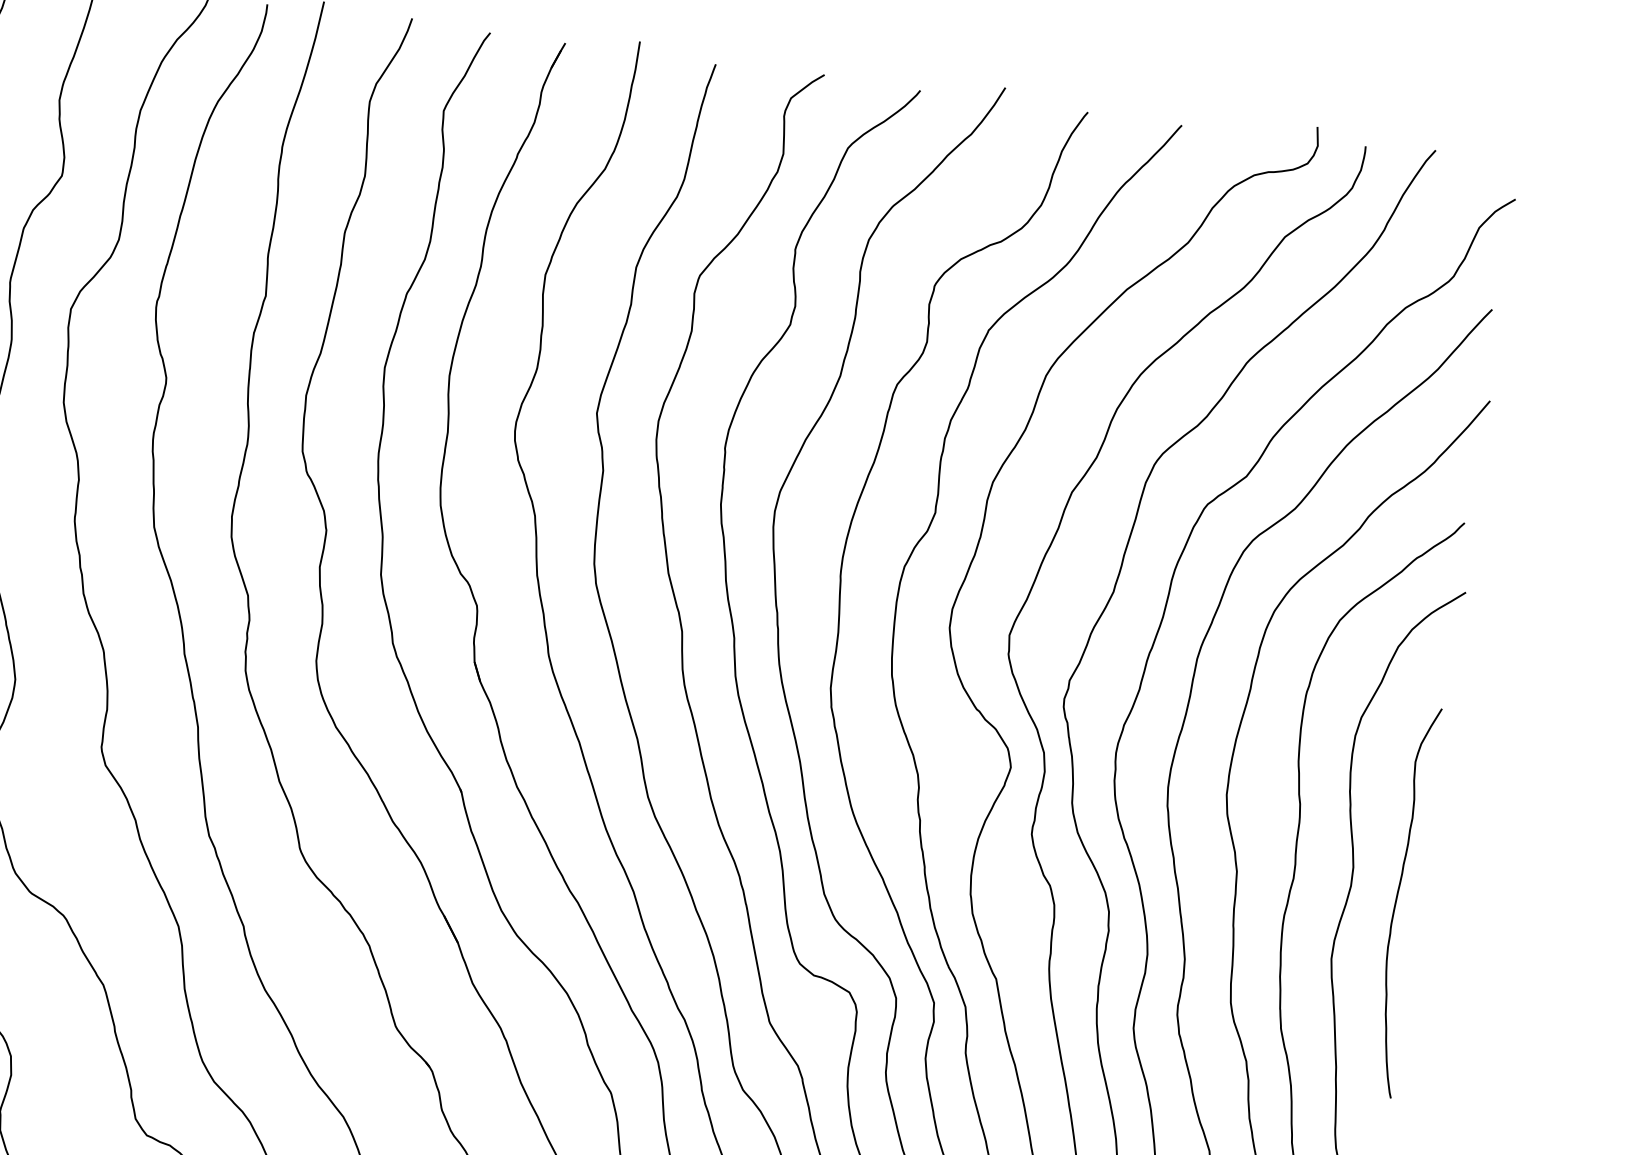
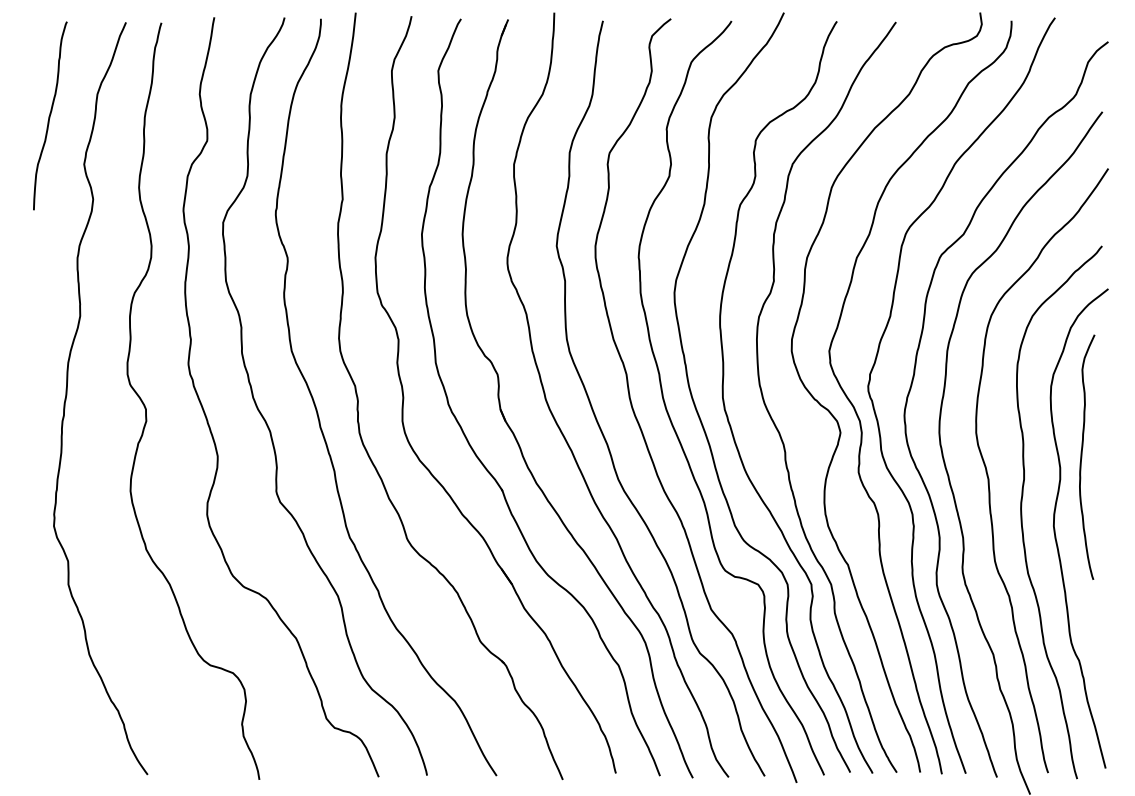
curve: (1398, 899) -> (1082, 456), moved

